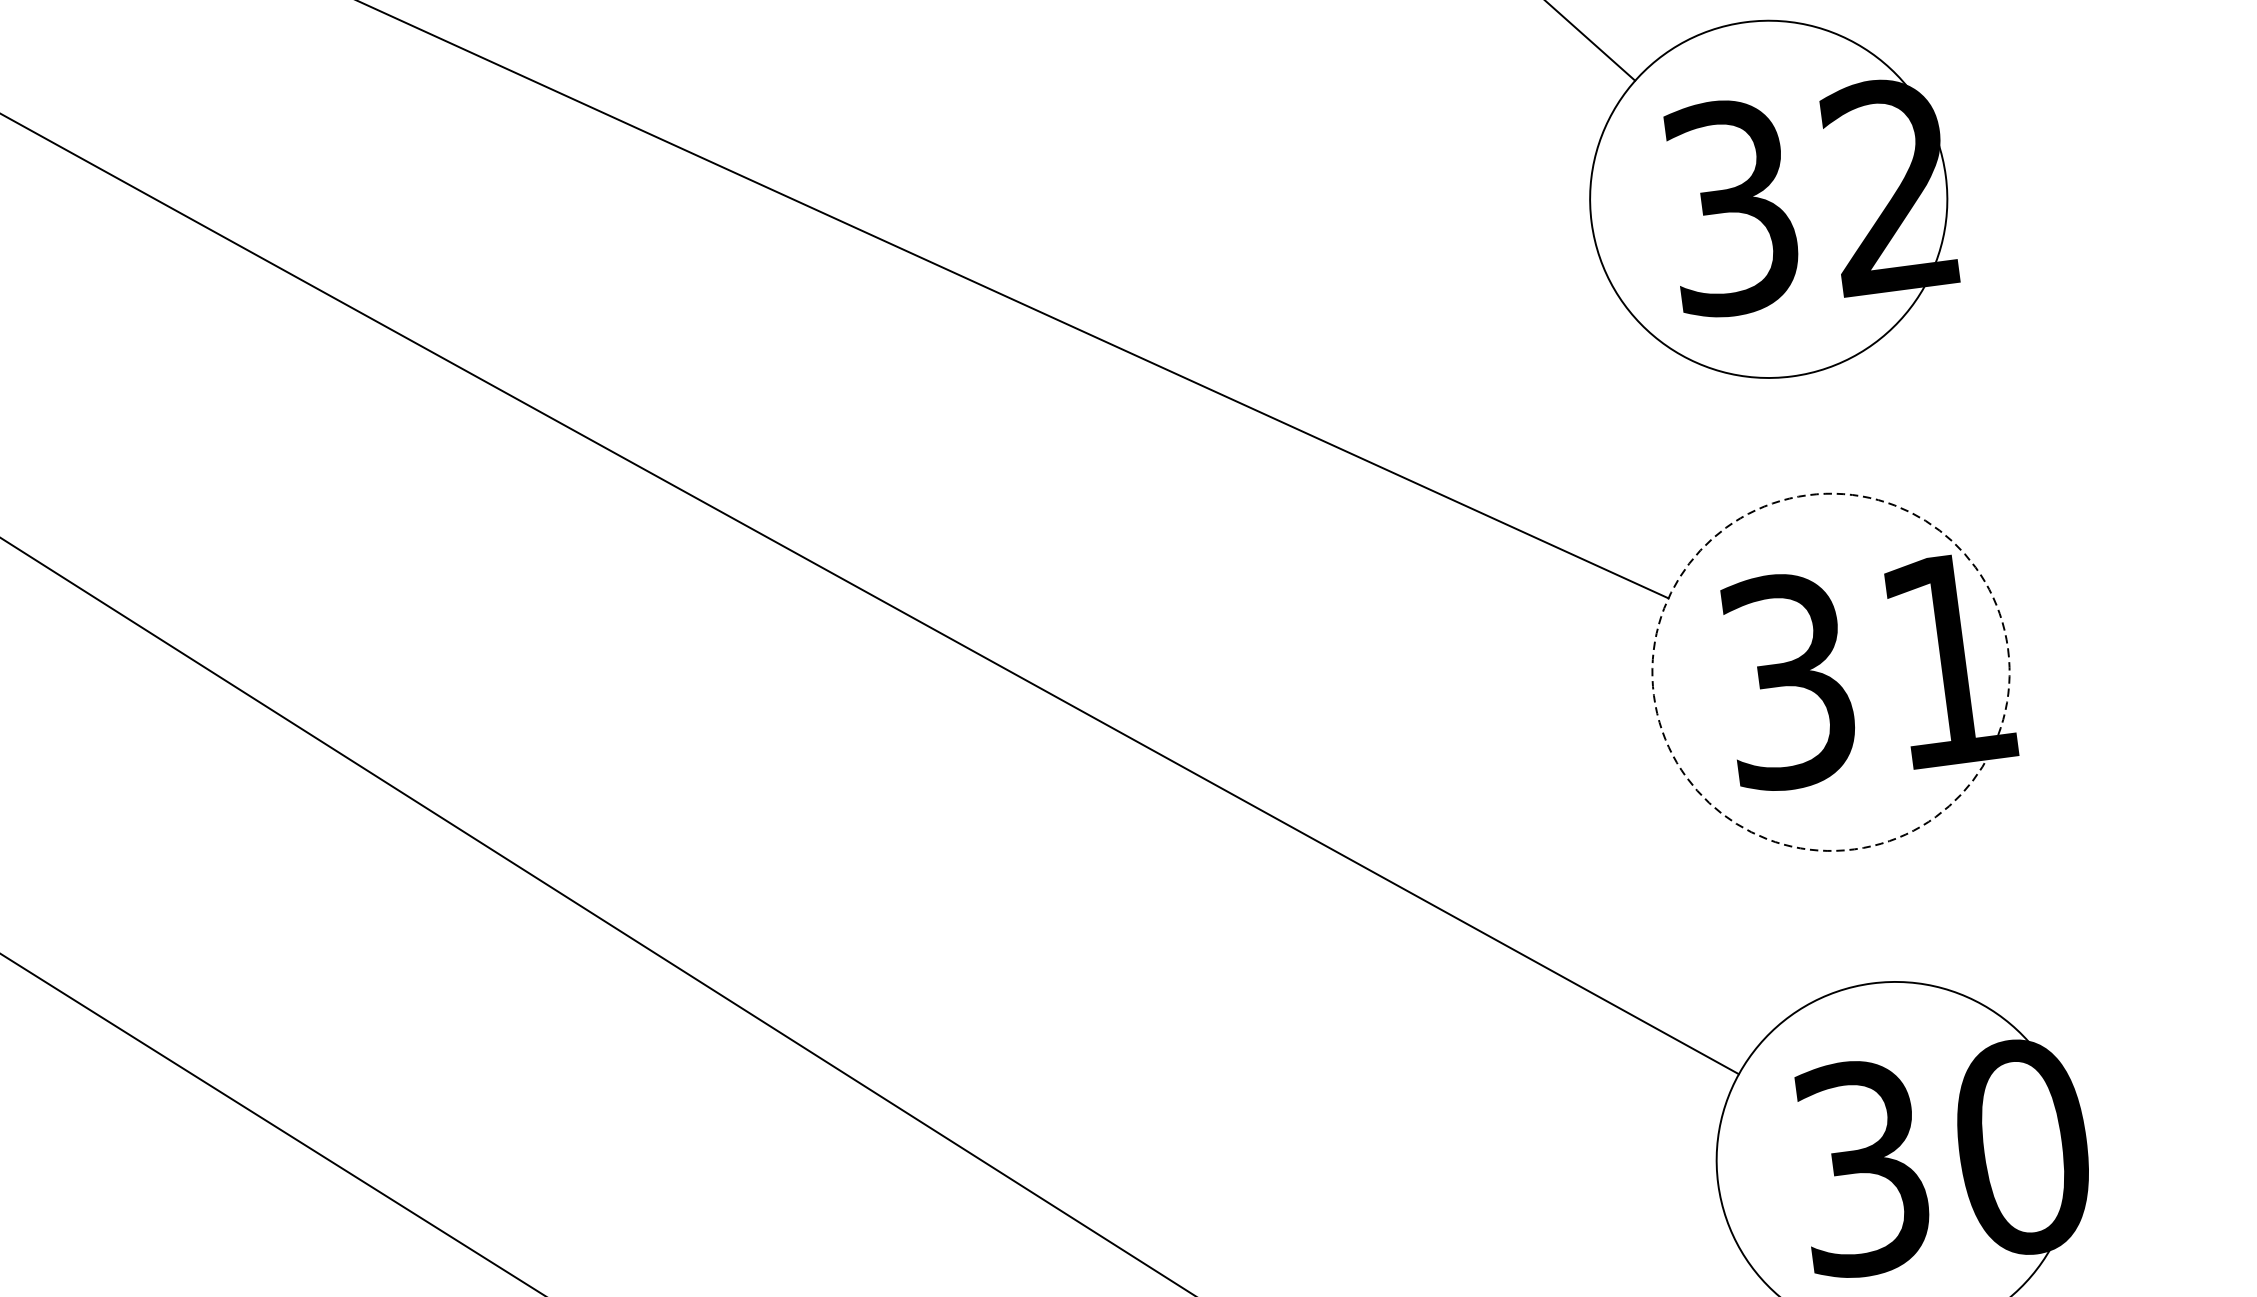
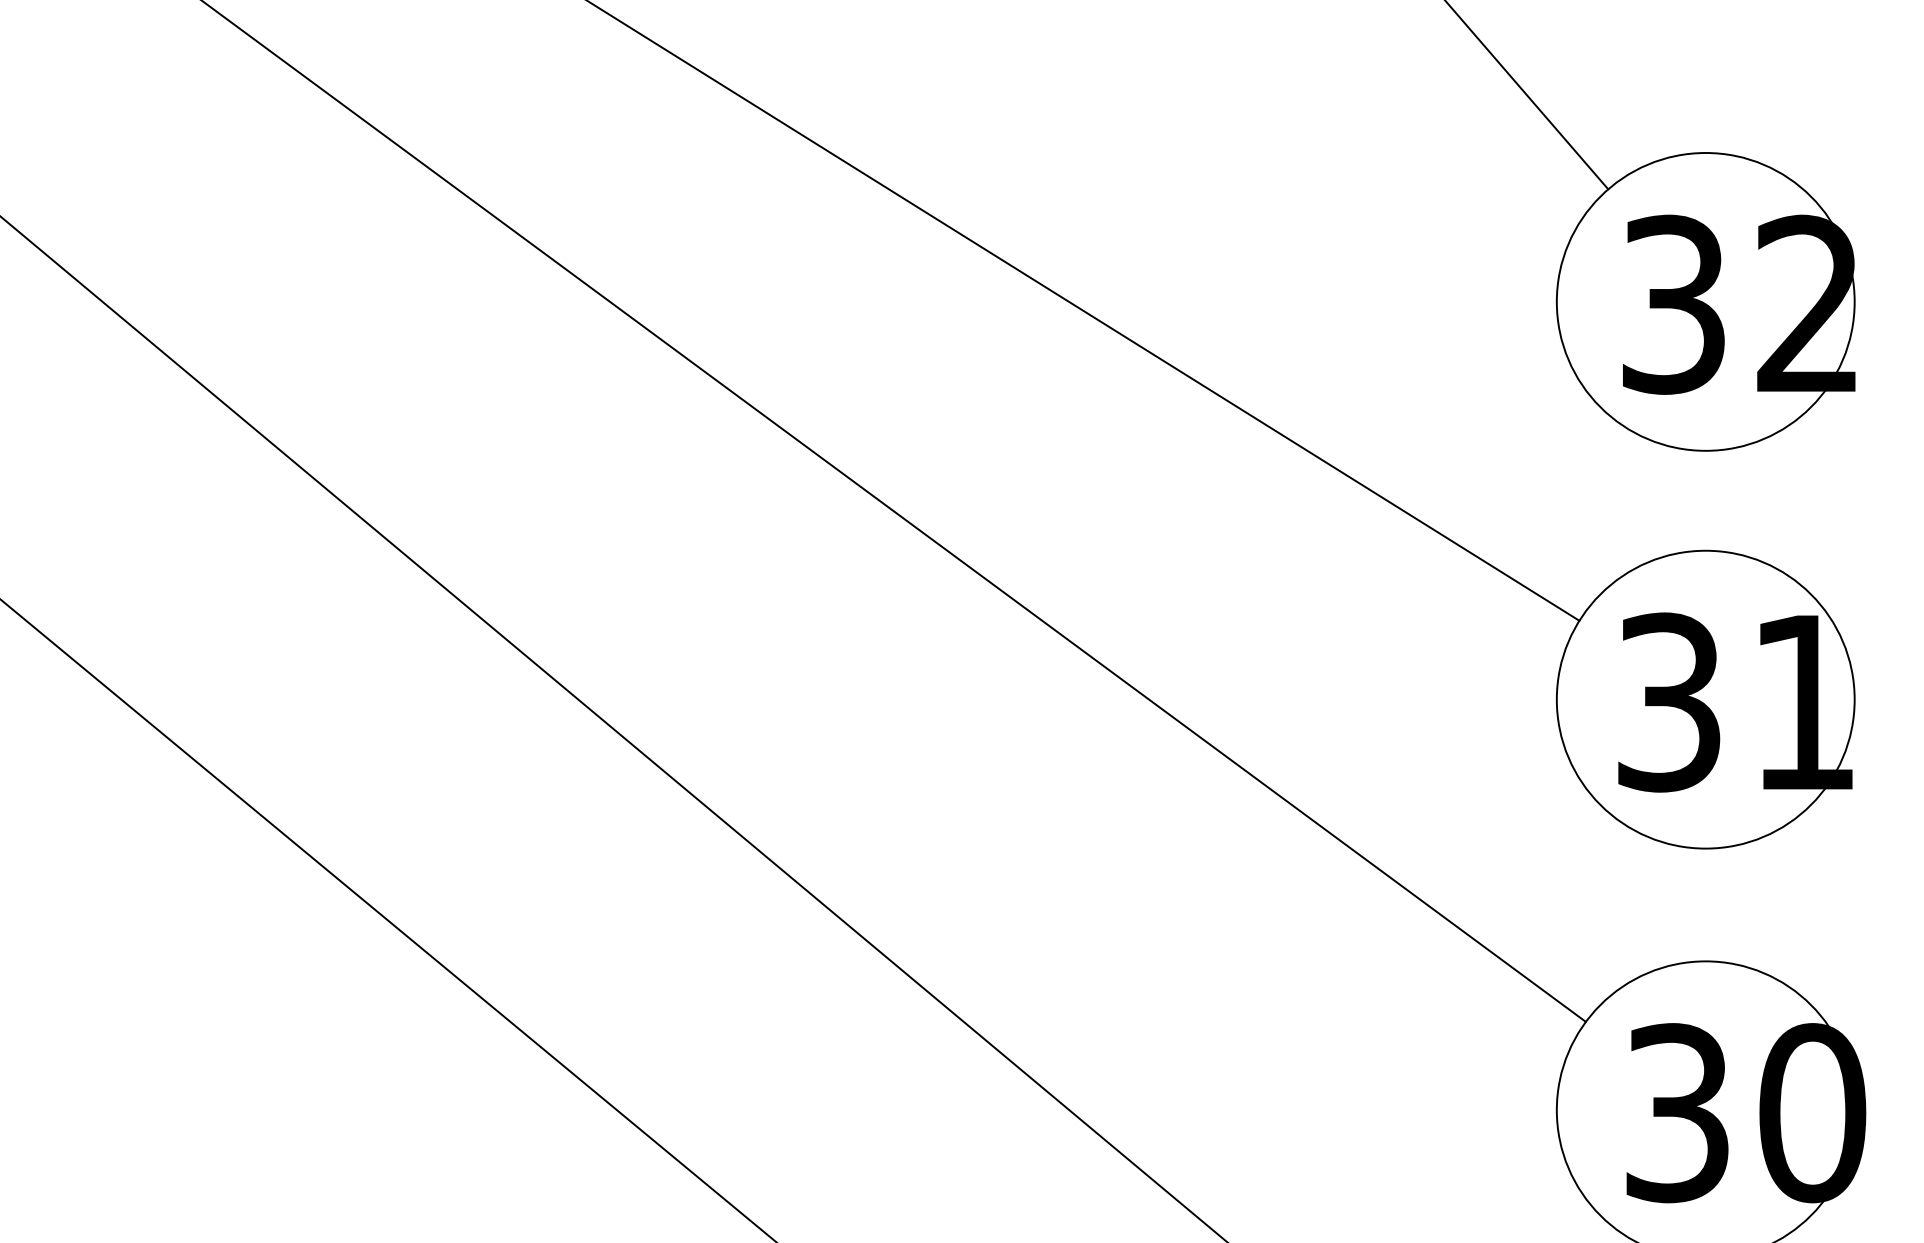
circle: (1830, 672) -> (1705, 699), dashed -> solid

